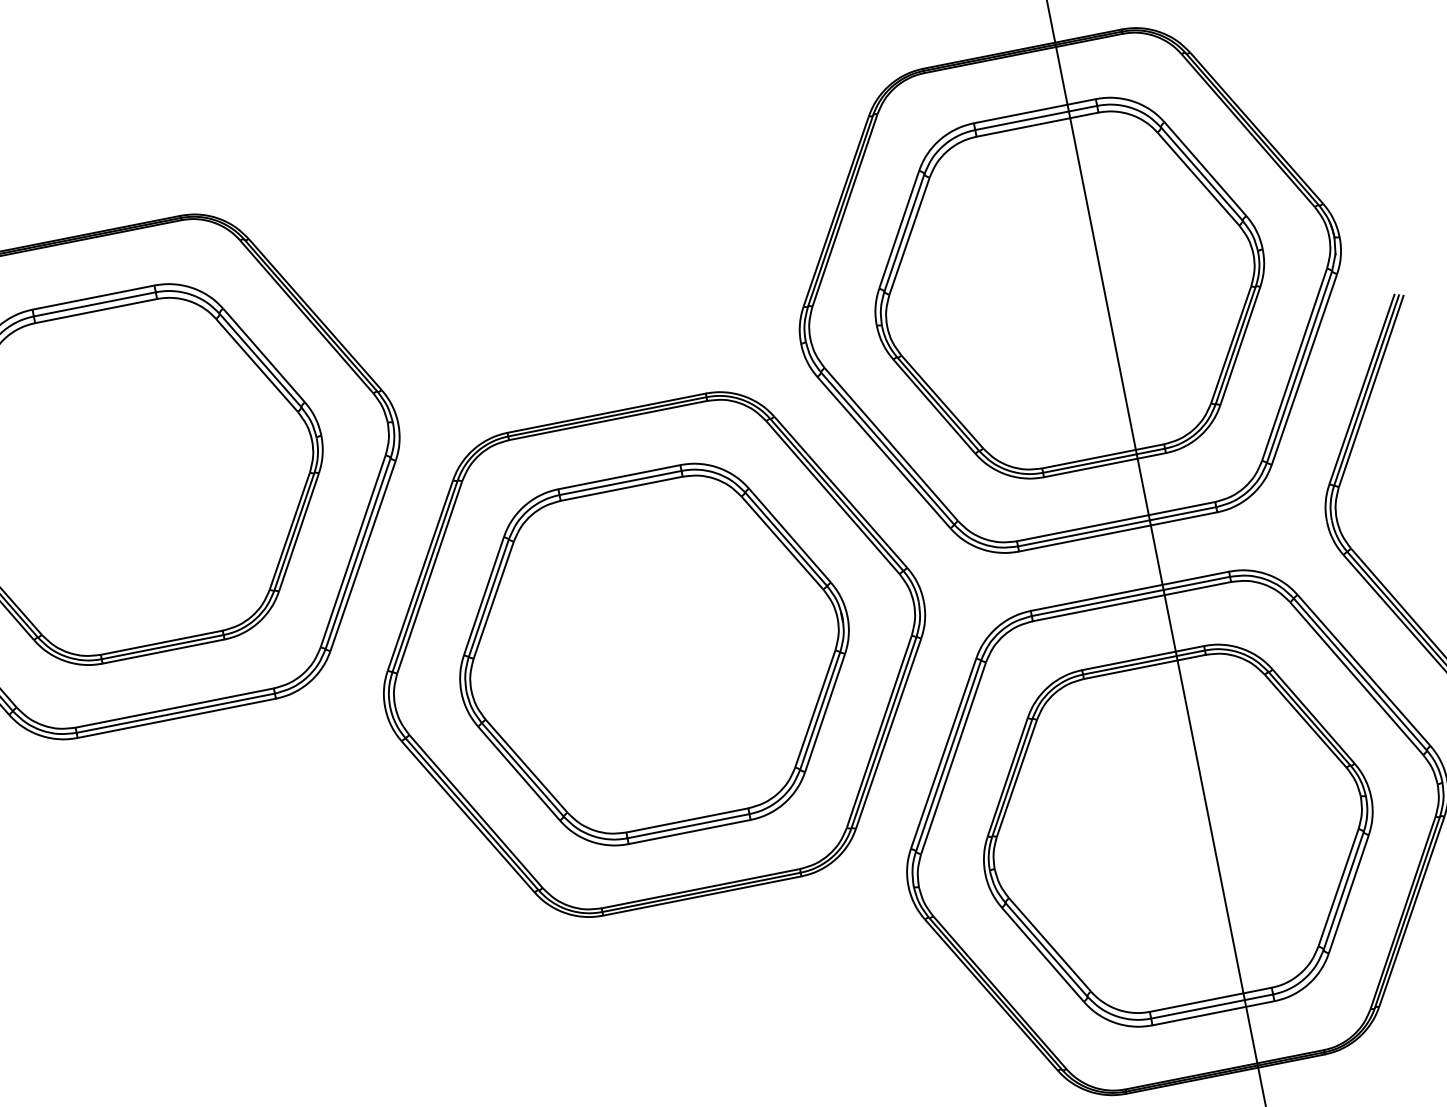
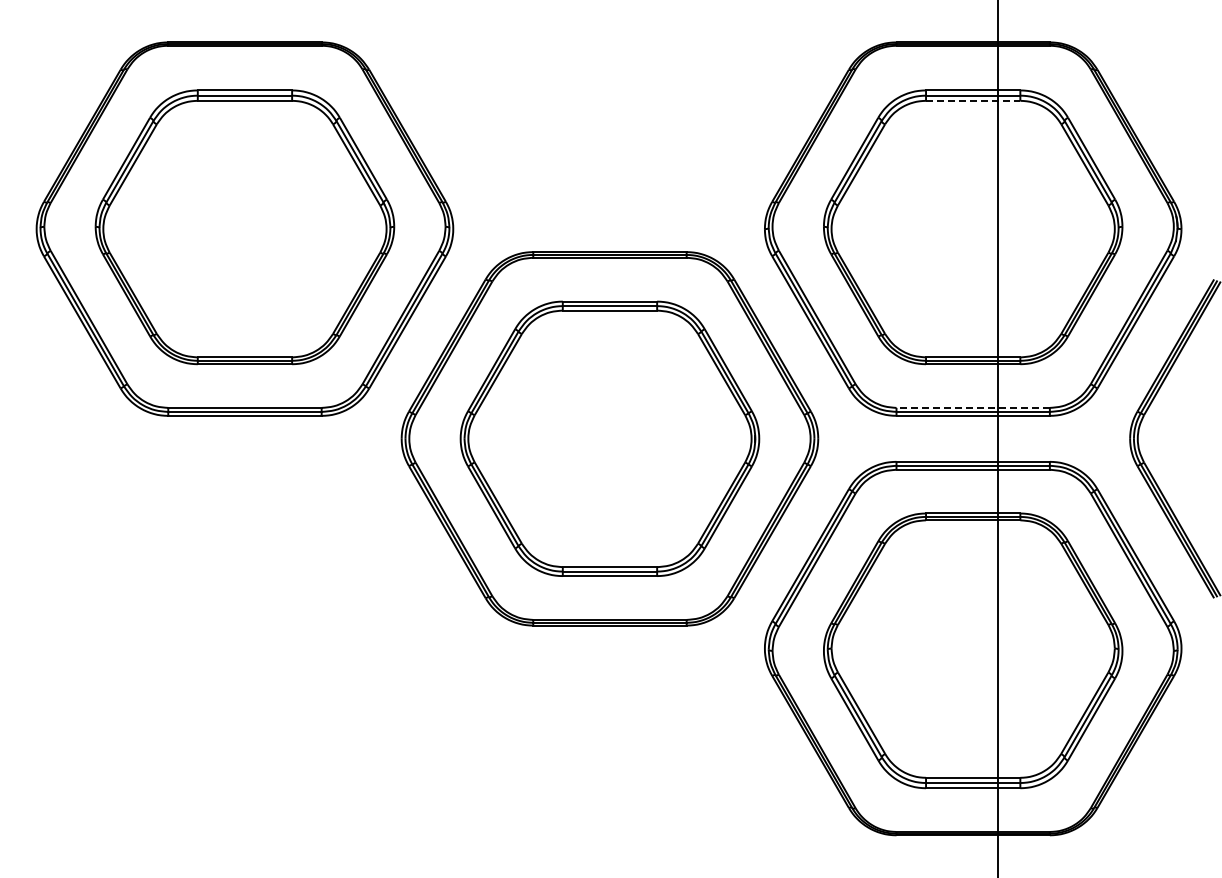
line: (1037, 124) -> (973, 100), solid -> dashed
line: (1116, 521) -> (973, 407), solid -> dashed

